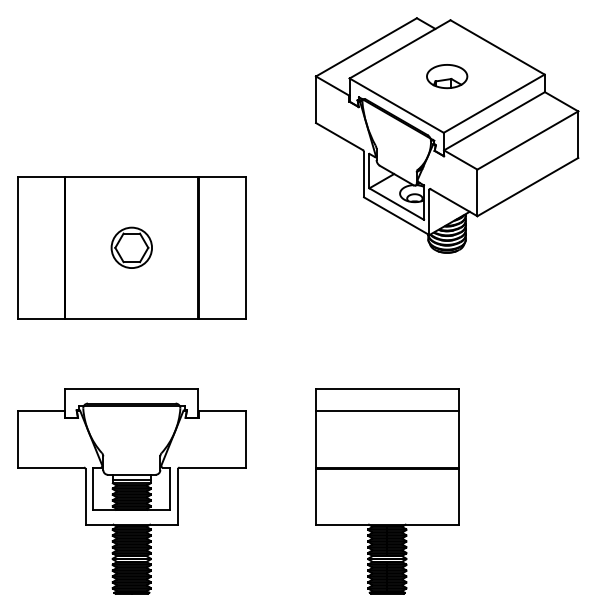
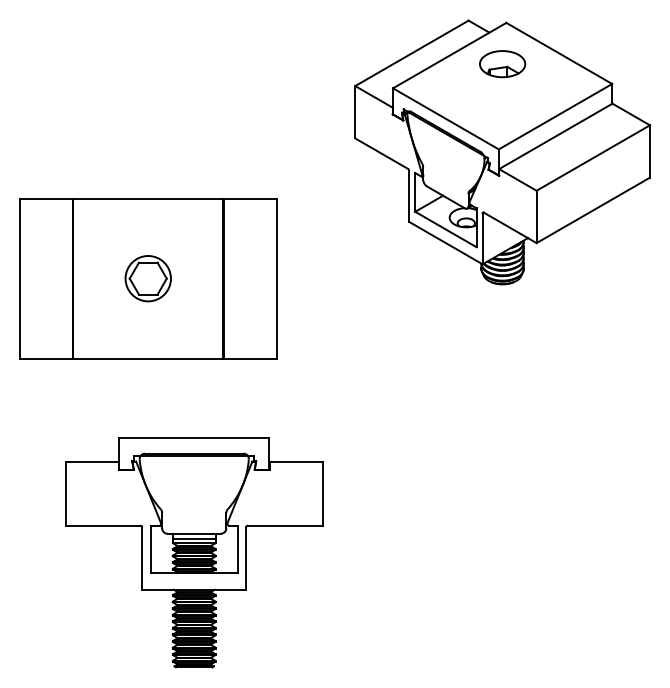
part: (447, 76) -> (502, 64), moved
part: (132, 491) -> (194, 552), moved
part: (387, 491) -> (435, 552), removed

